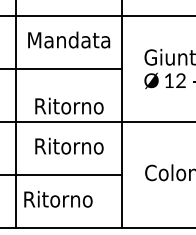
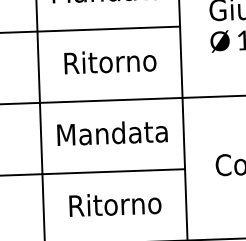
text: (69, 105) -> (110, 60), moved
text: (69, 145) -> (112, 132), Ritorno -> Mandata
text: (58, 199) -> (115, 204), moved

